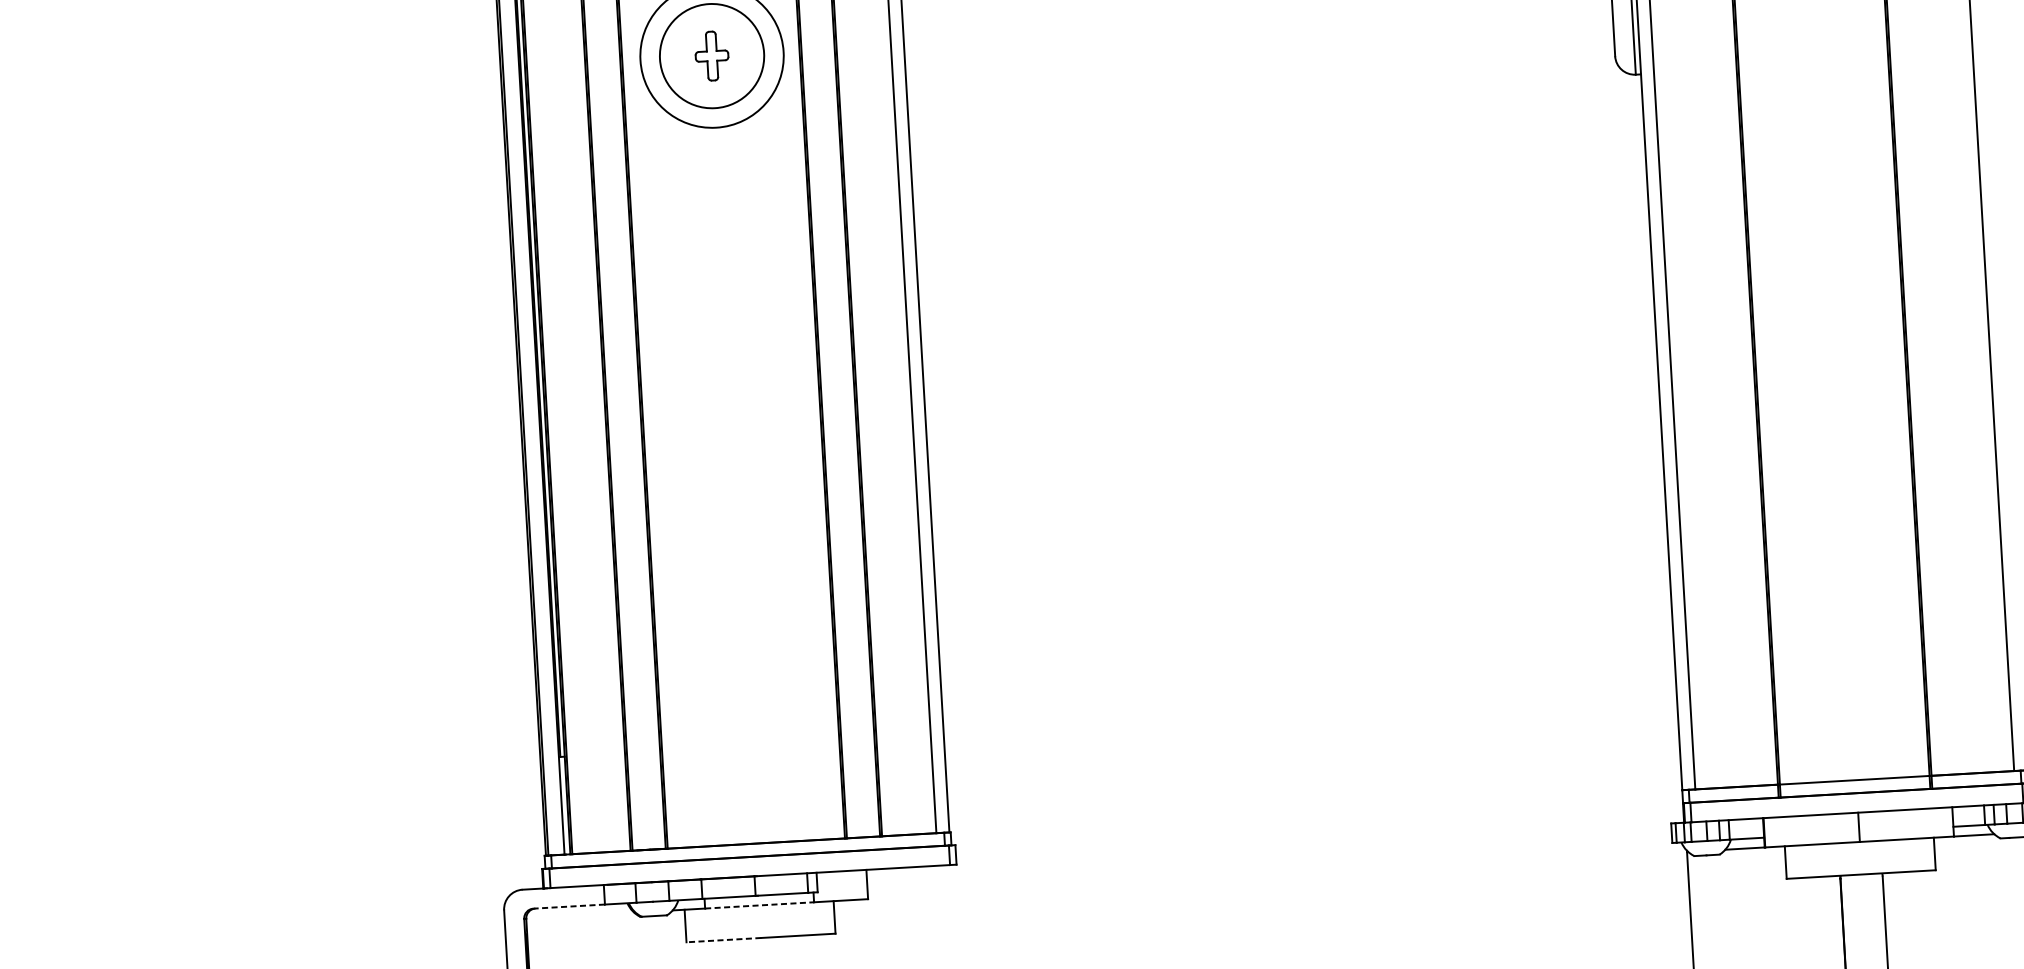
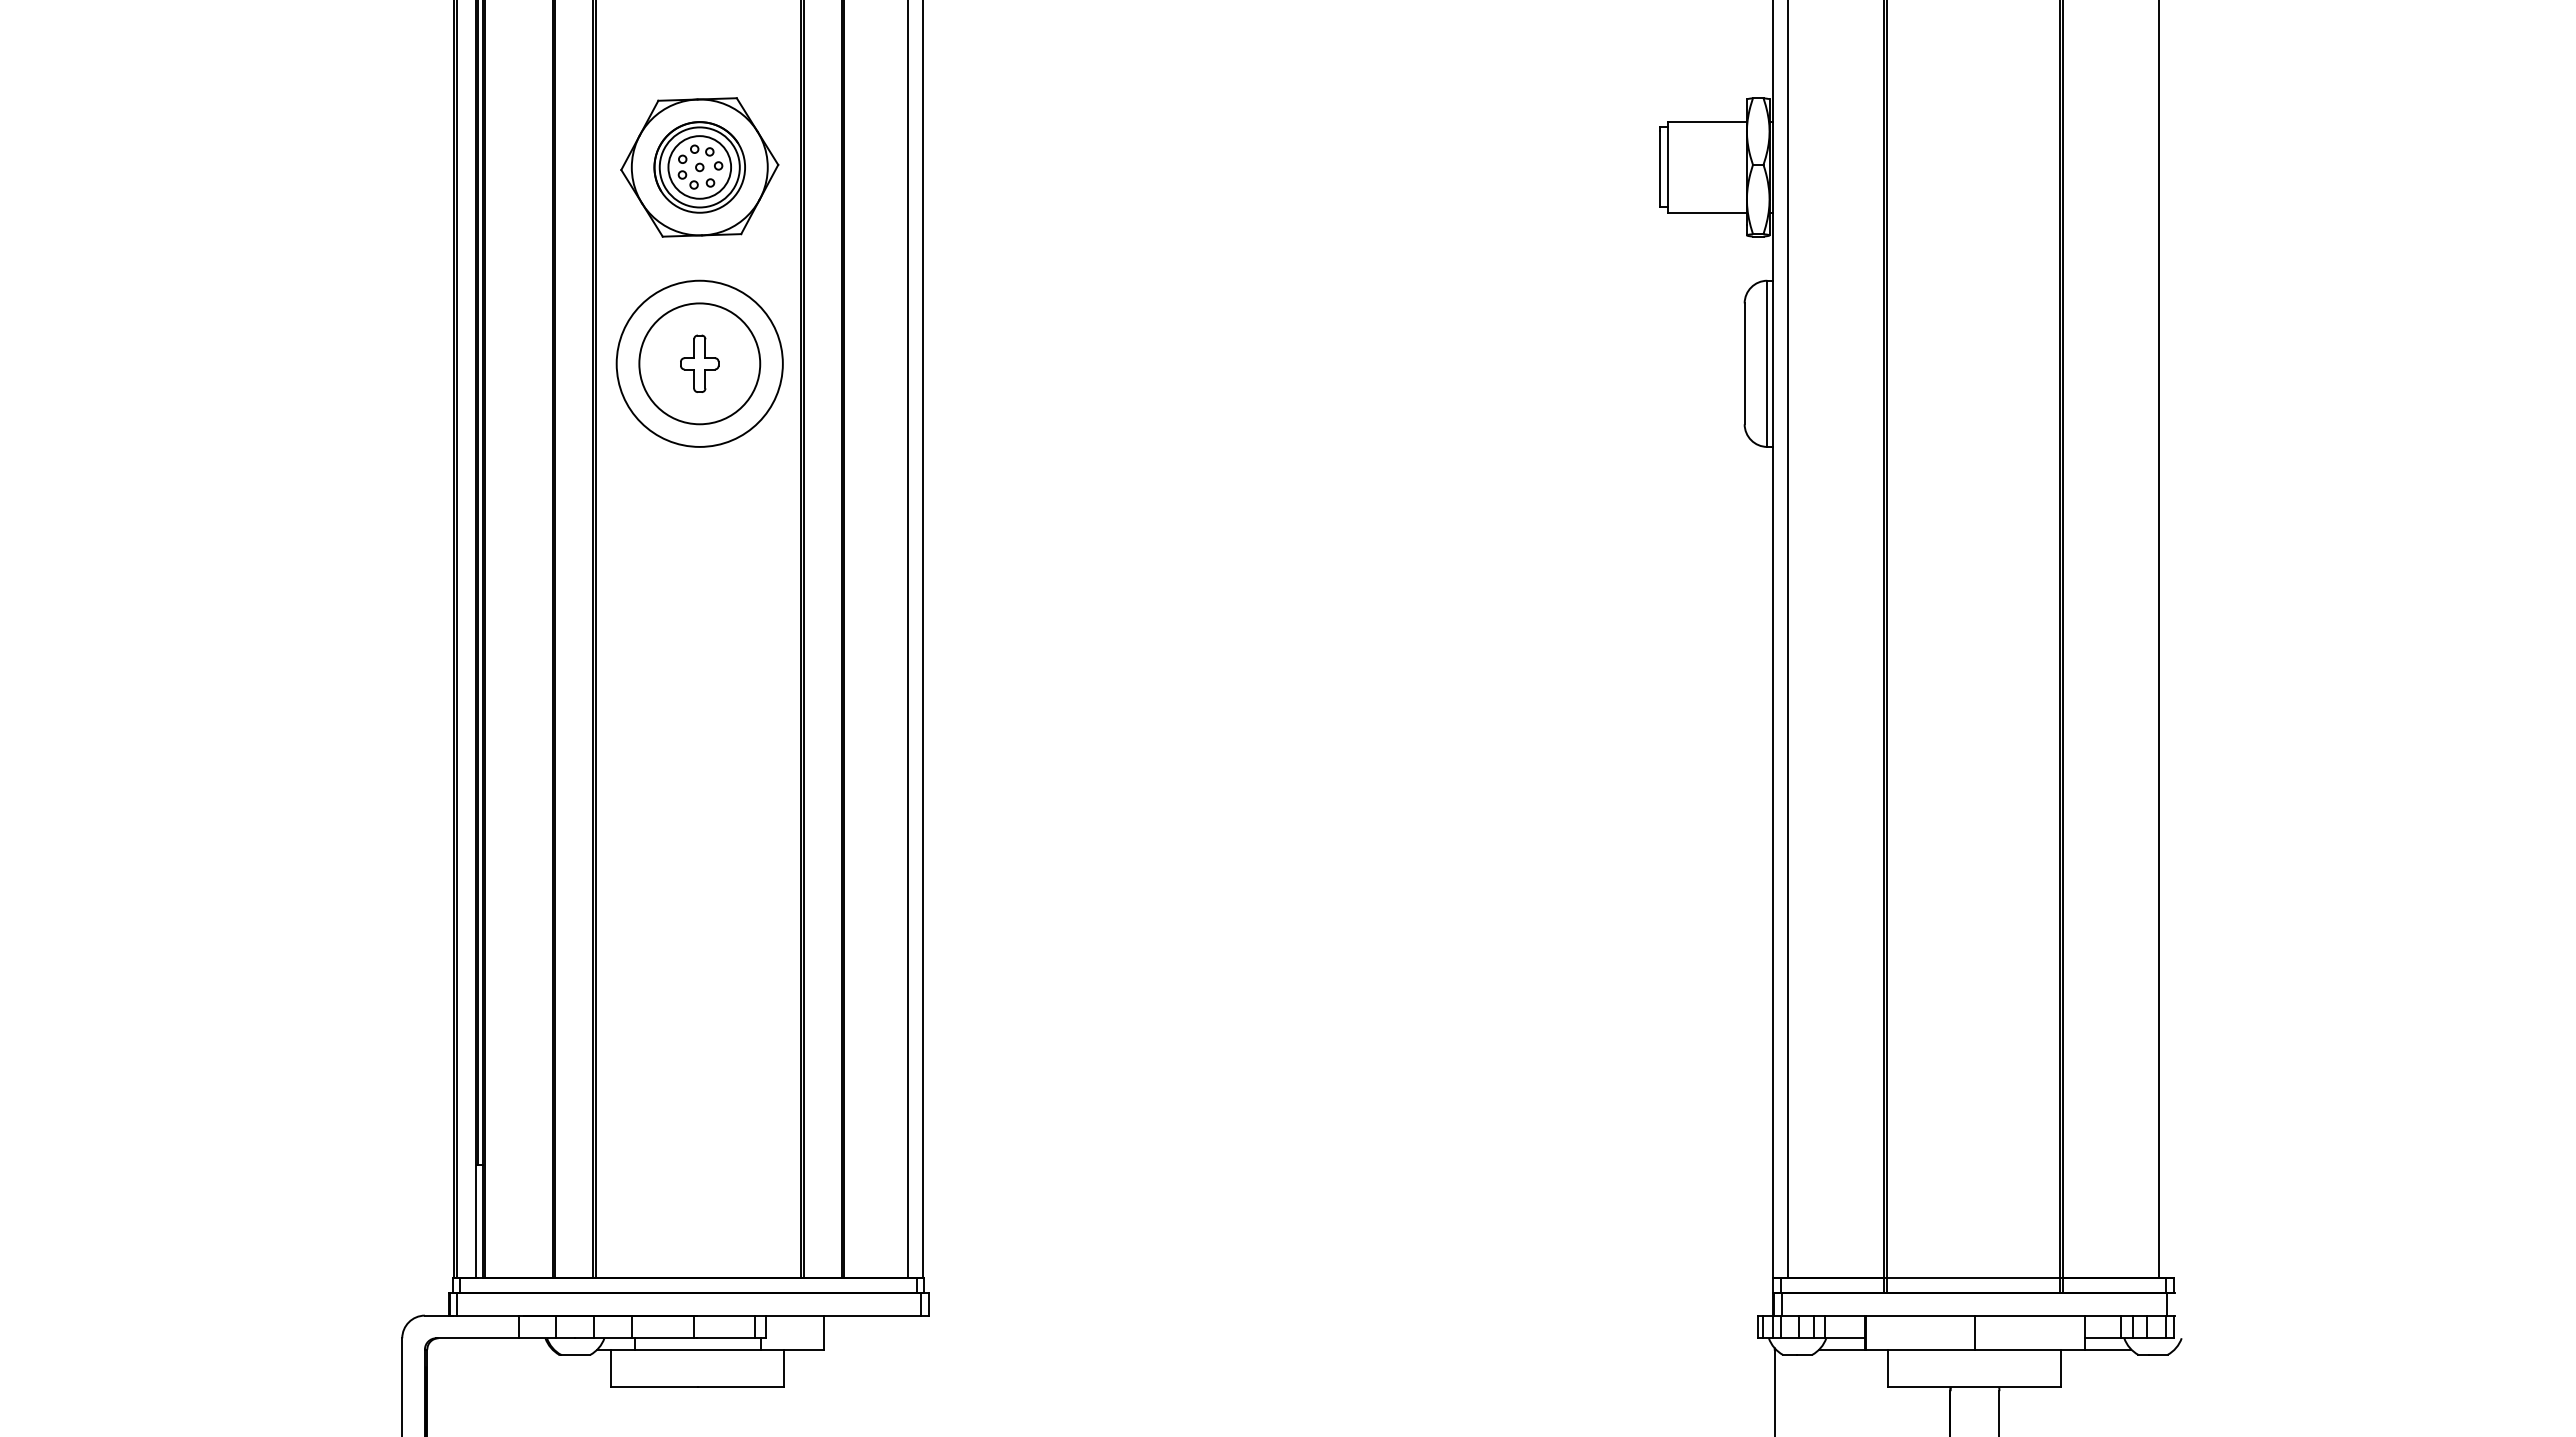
line: (759, 905) -> (698, 1349), dashed -> solid
line: (568, 906) -> (477, 1338), dashed -> solid
line: (723, 940) -> (654, 1387), dashed -> solid

